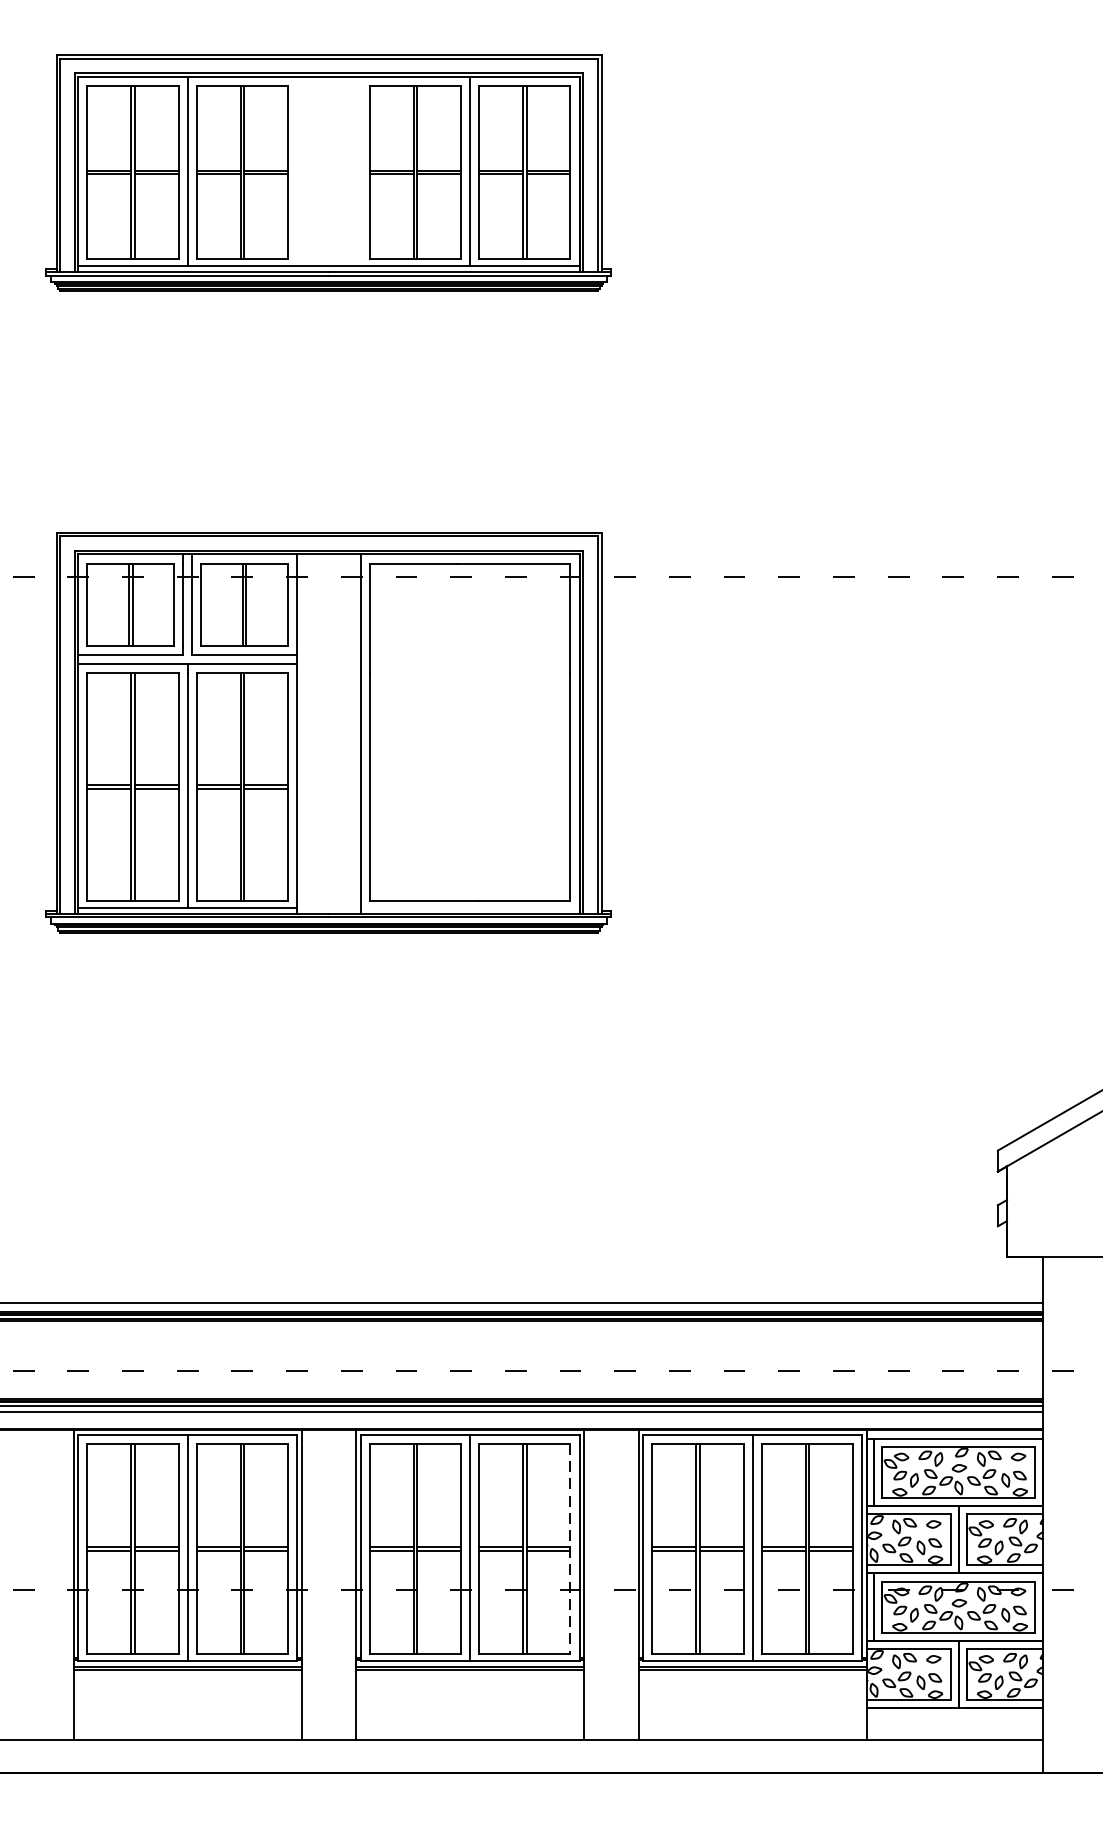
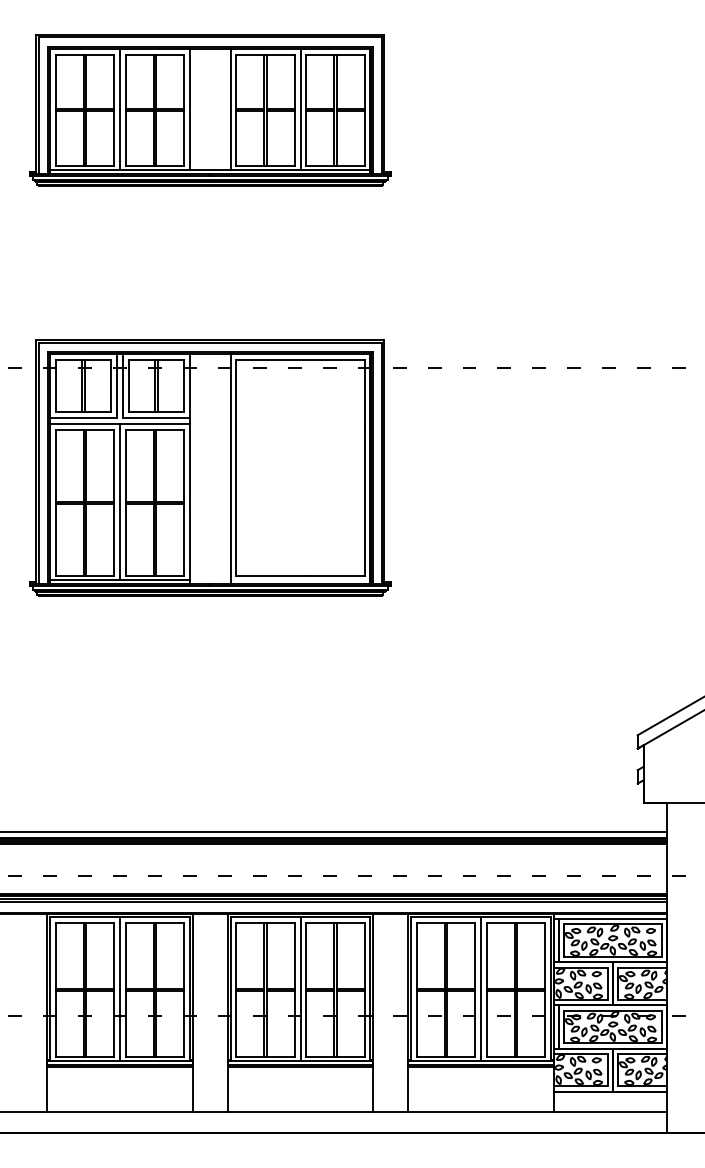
line: (296, 171) -> (189, 109), added
line: (360, 171) -> (230, 109), added
line: (570, 1548) -> (364, 989), dashed -> solid

